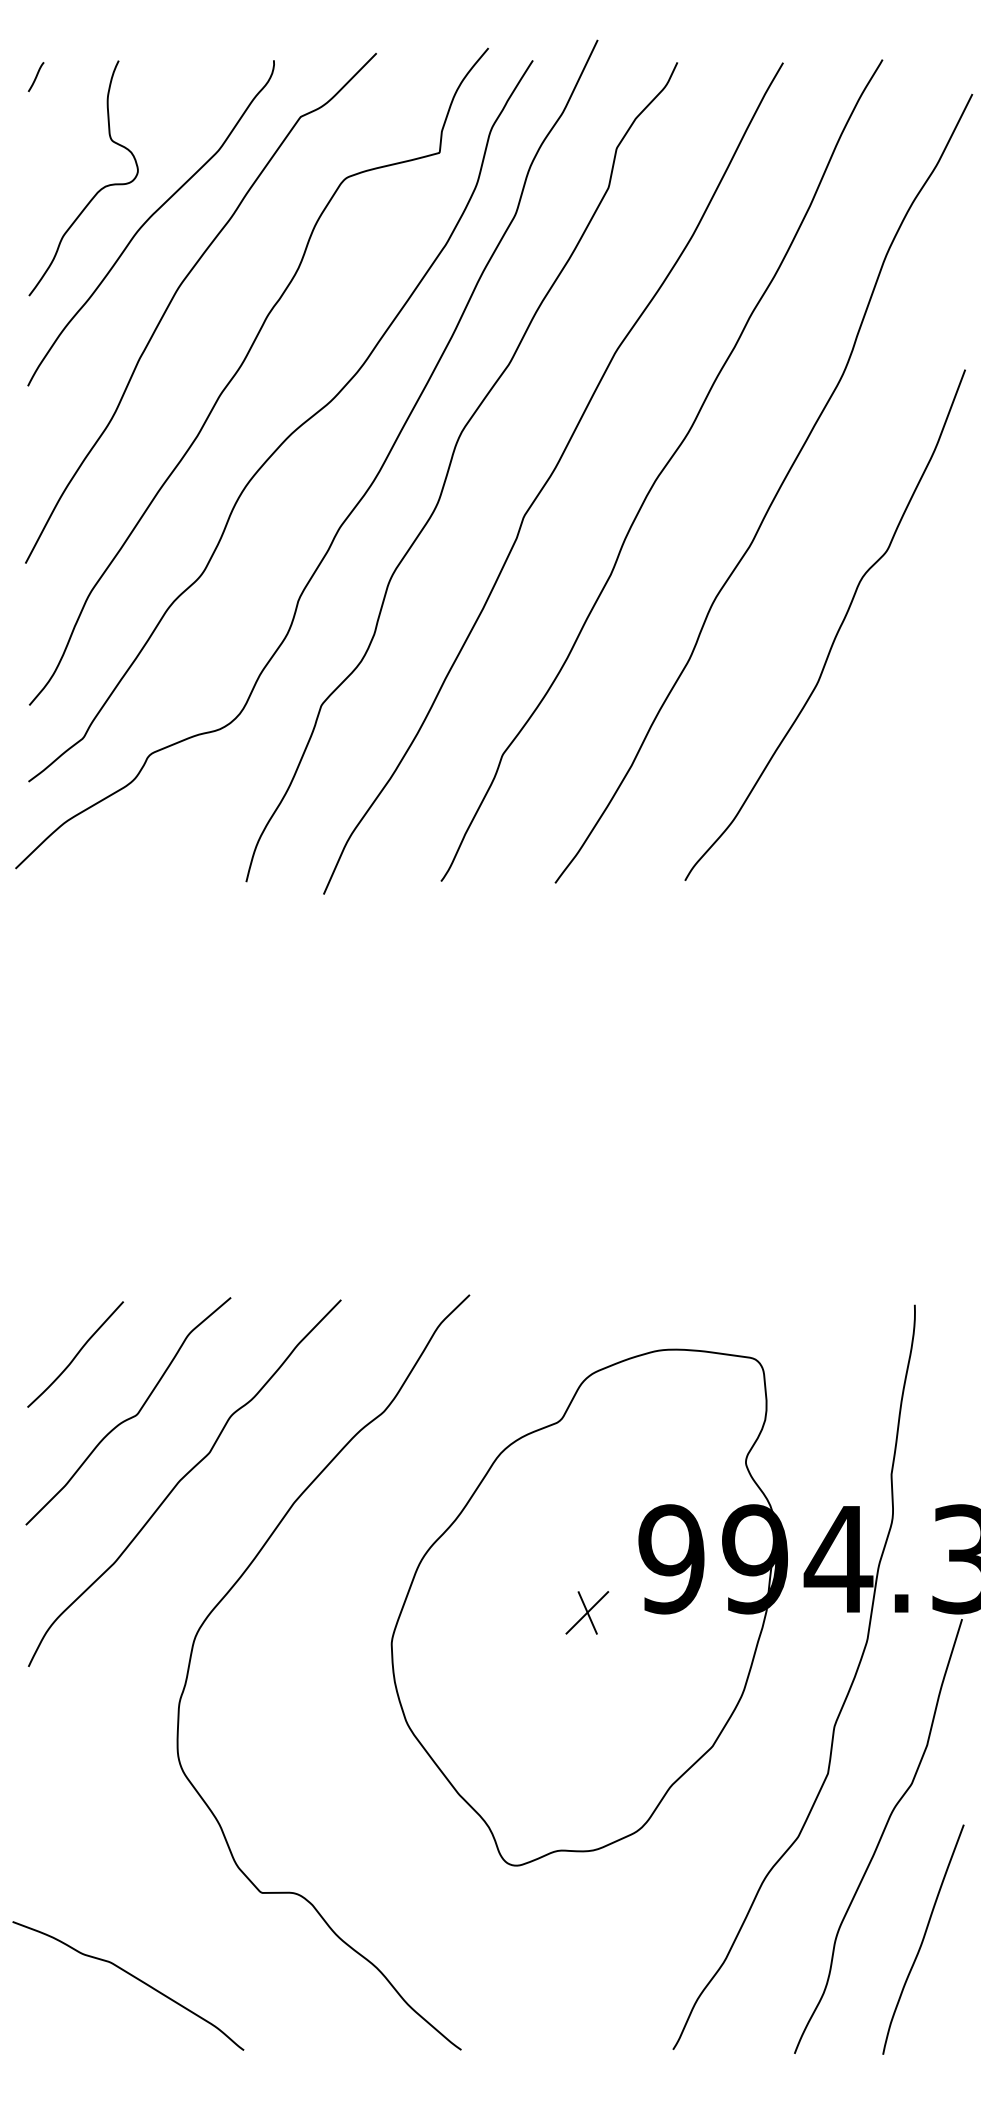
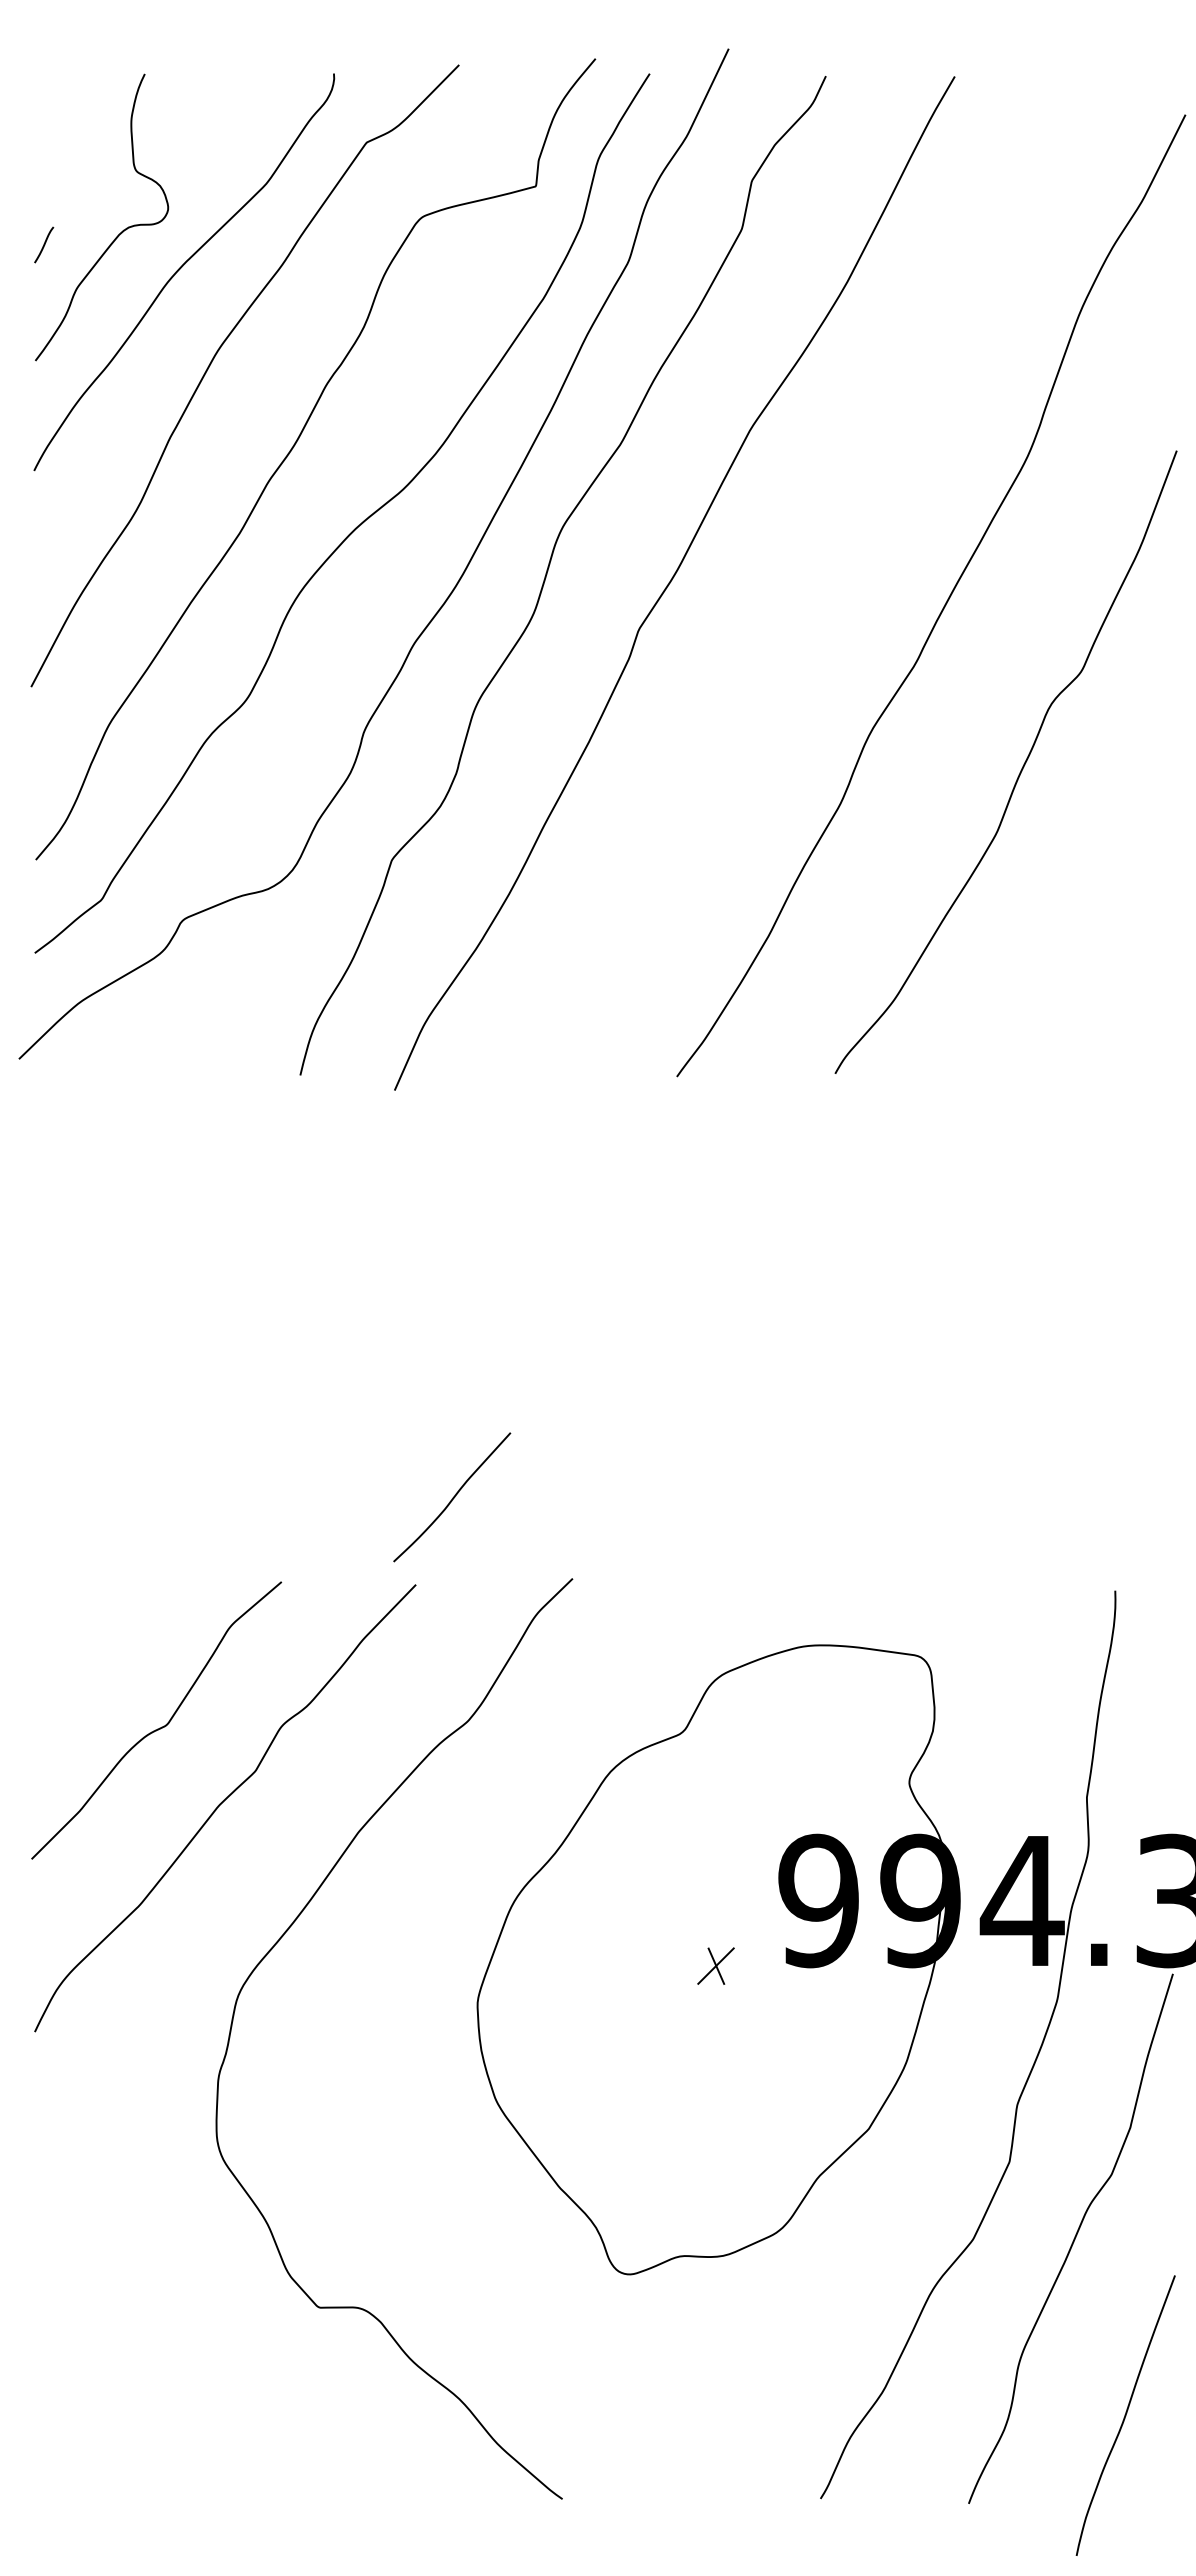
line: (36, 76) -> (44, 244), moved
curve: (661, 470) -> (806, 573), removed
curve: (75, 1354) -> (452, 1497), moved
part: (586, 1612) -> (715, 1965), size x0.7
curve: (923, 1939) -> (1125, 2415), moved
curve: (133, 1977) -> (162, 2410), removed

